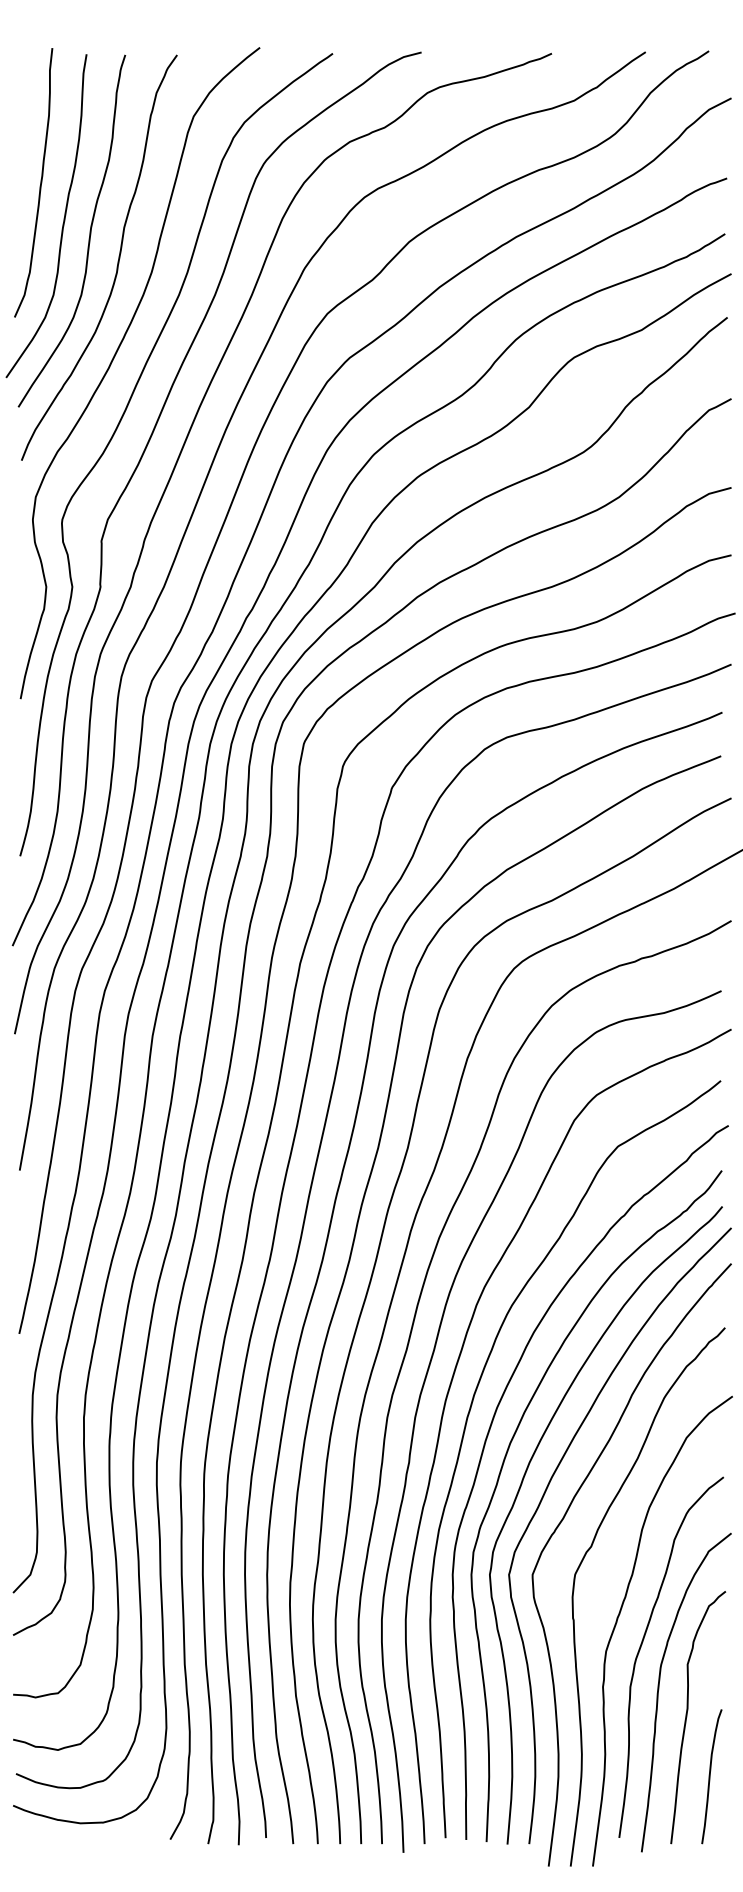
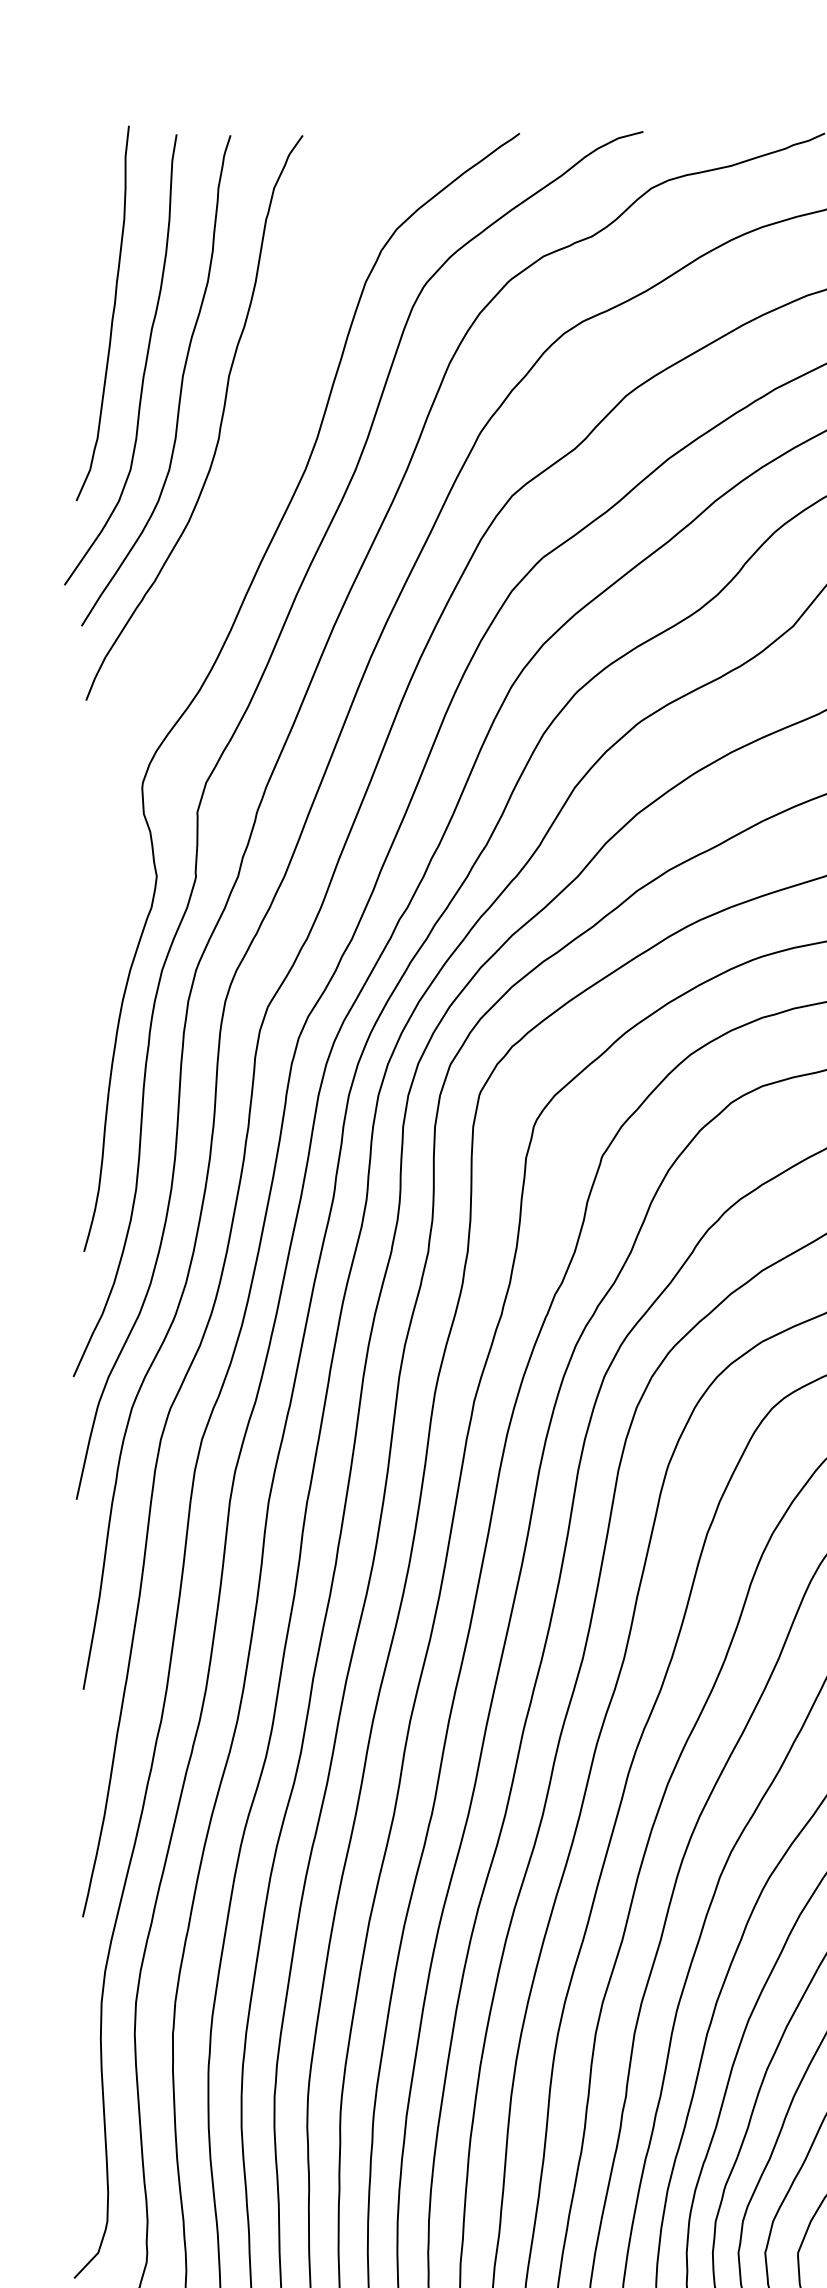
curve: (113, 360) -> (214, 561), removed

